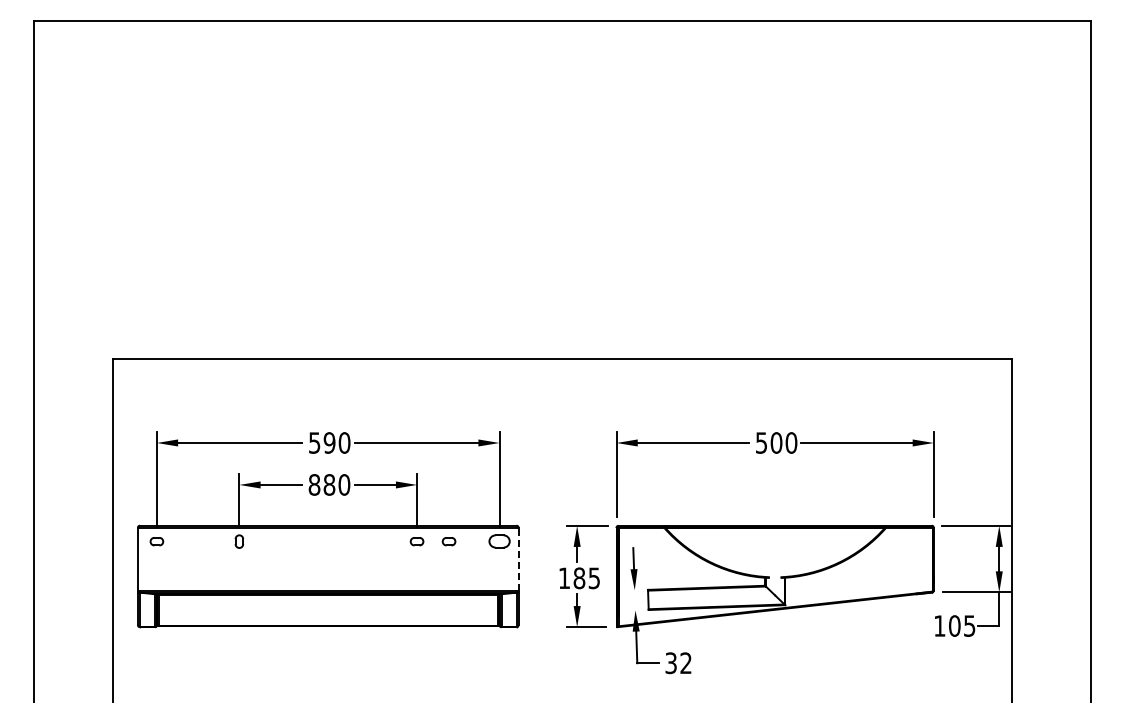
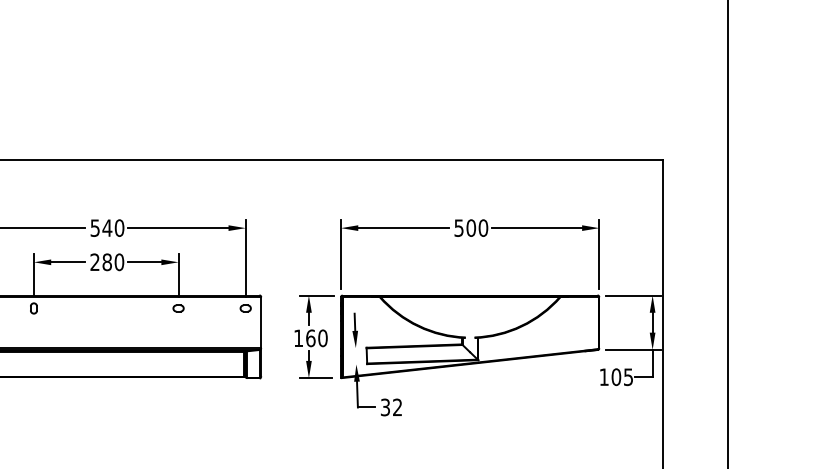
text: (329, 442) -> (107, 227), 590 -> 540
text: (314, 484) -> (95, 261), 880 -> 280
part: (448, 541) -> (204, 308), removed
part: (499, 541) -> (245, 308), size x0.62
line: (518, 558) -> (261, 322), dashed -> solid
text: (586, 578) -> (316, 338), 185 -> 160

